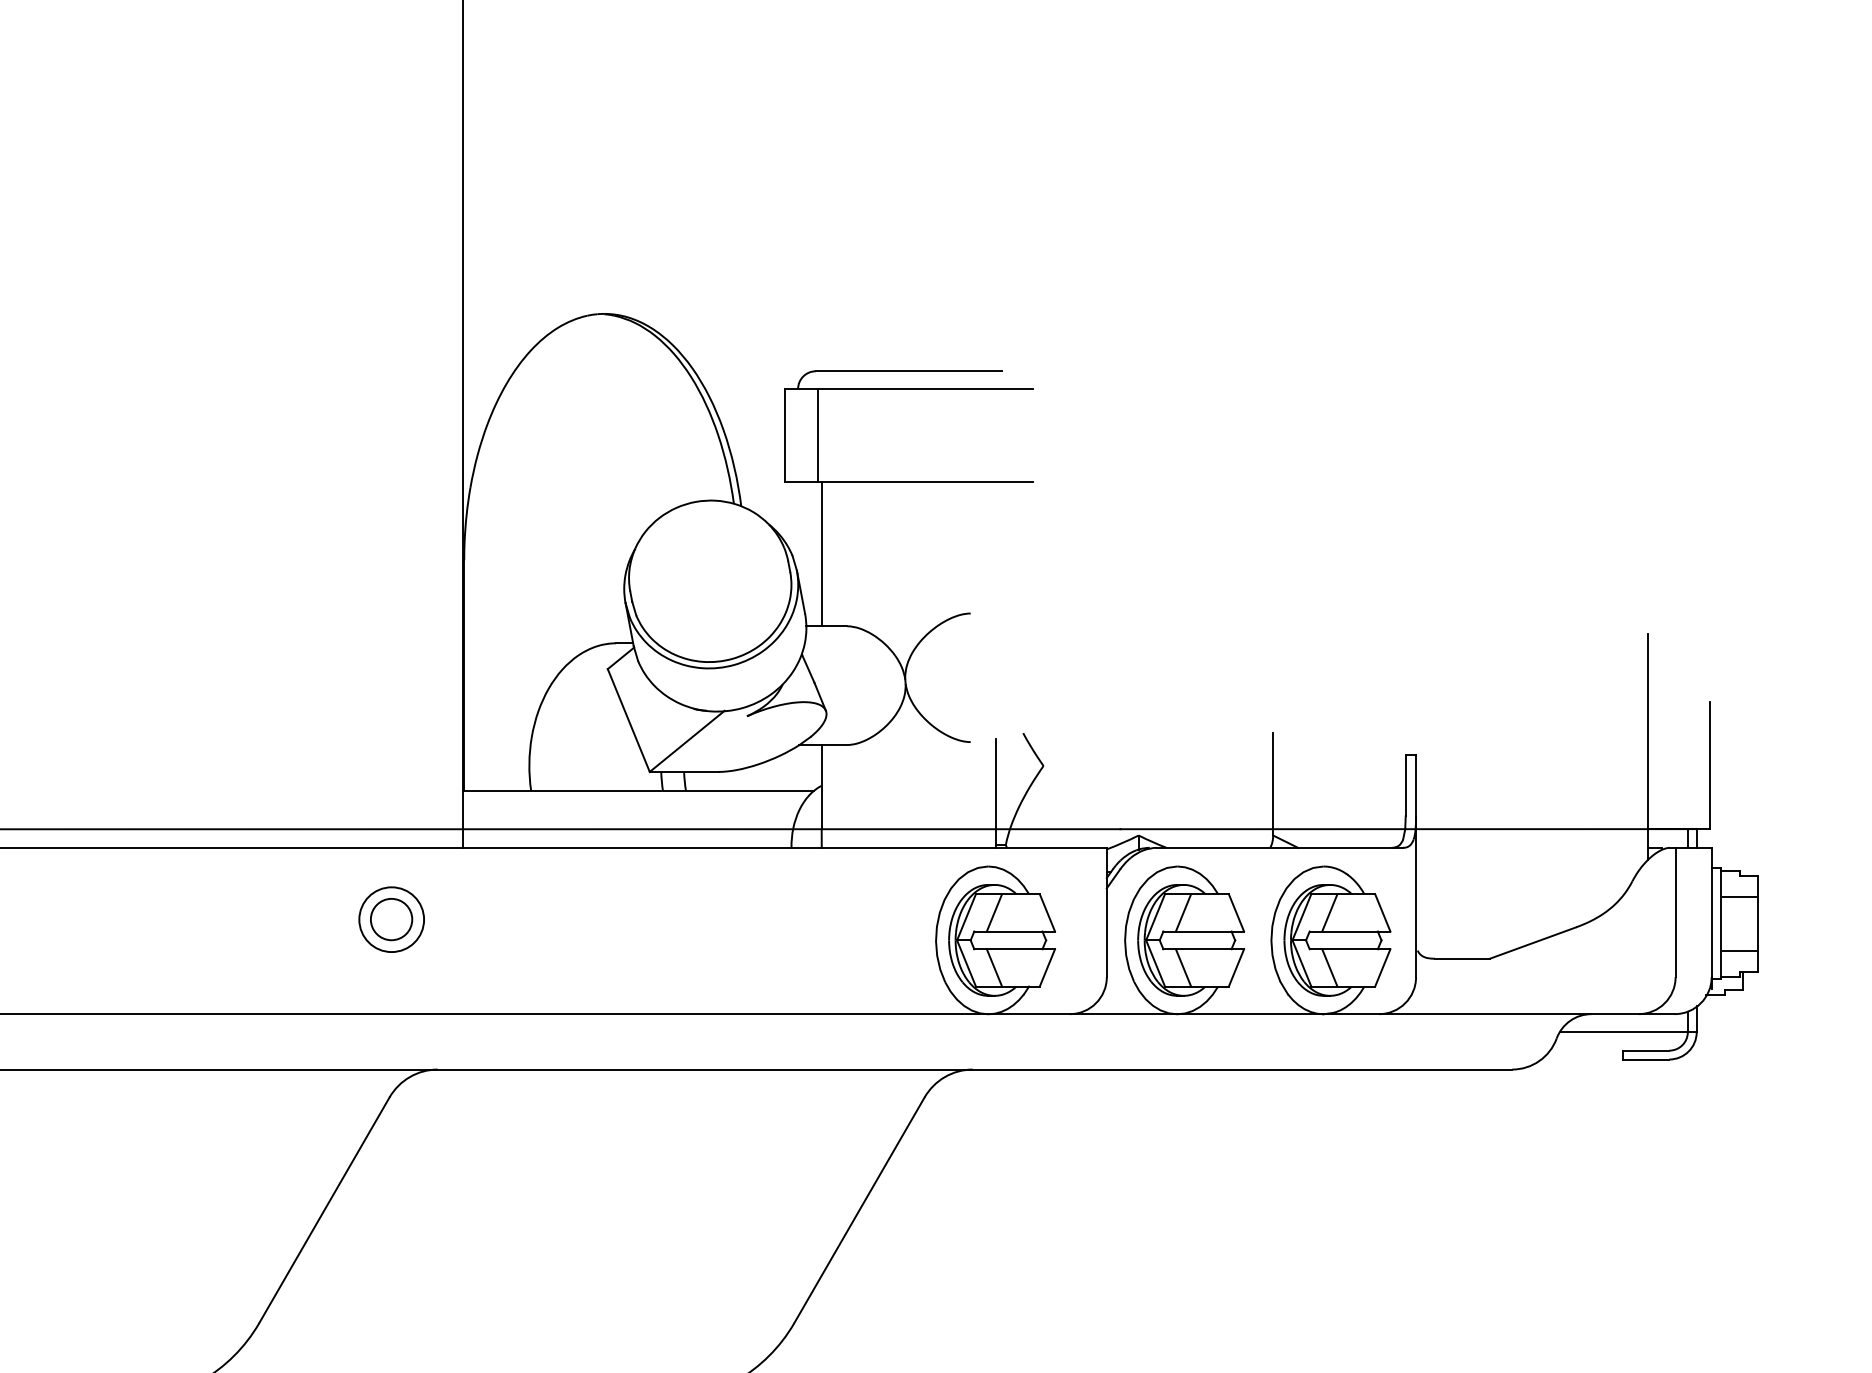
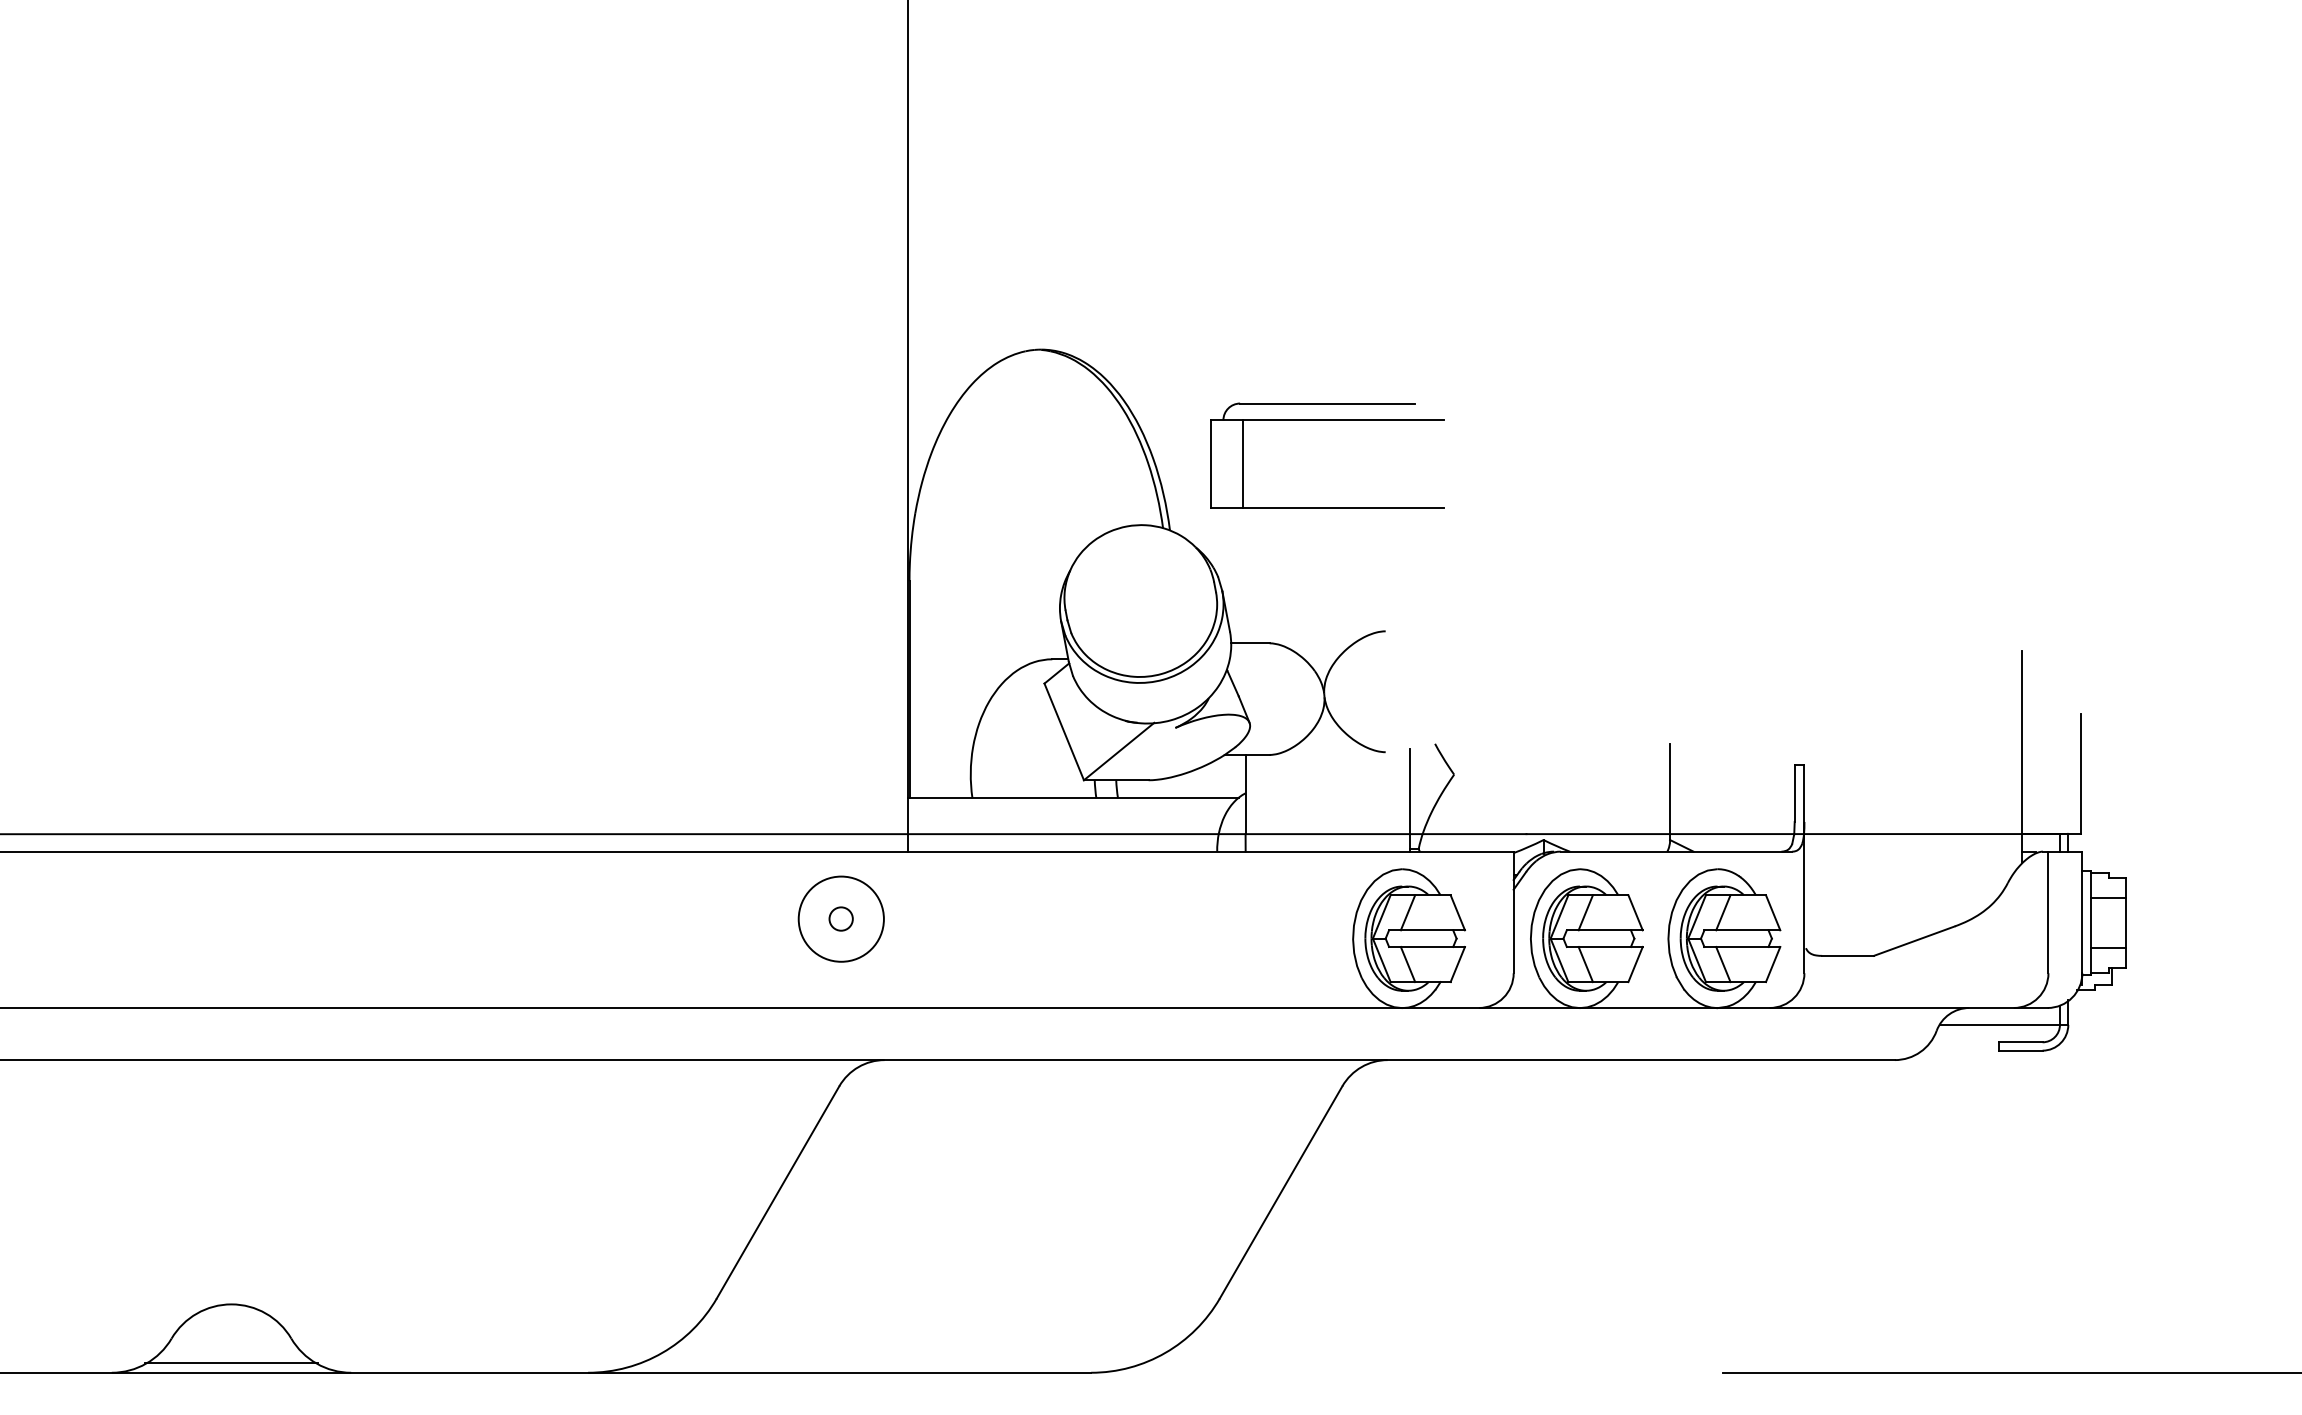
line: (821, 554) -> (1245, 575), removed
circle: (390, 918) -> (840, 918), size x0.6
circle: (390, 918) -> (840, 918), size x1.4

